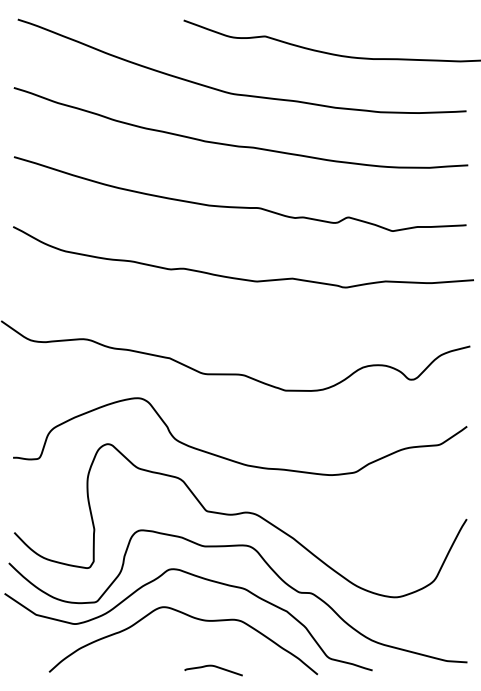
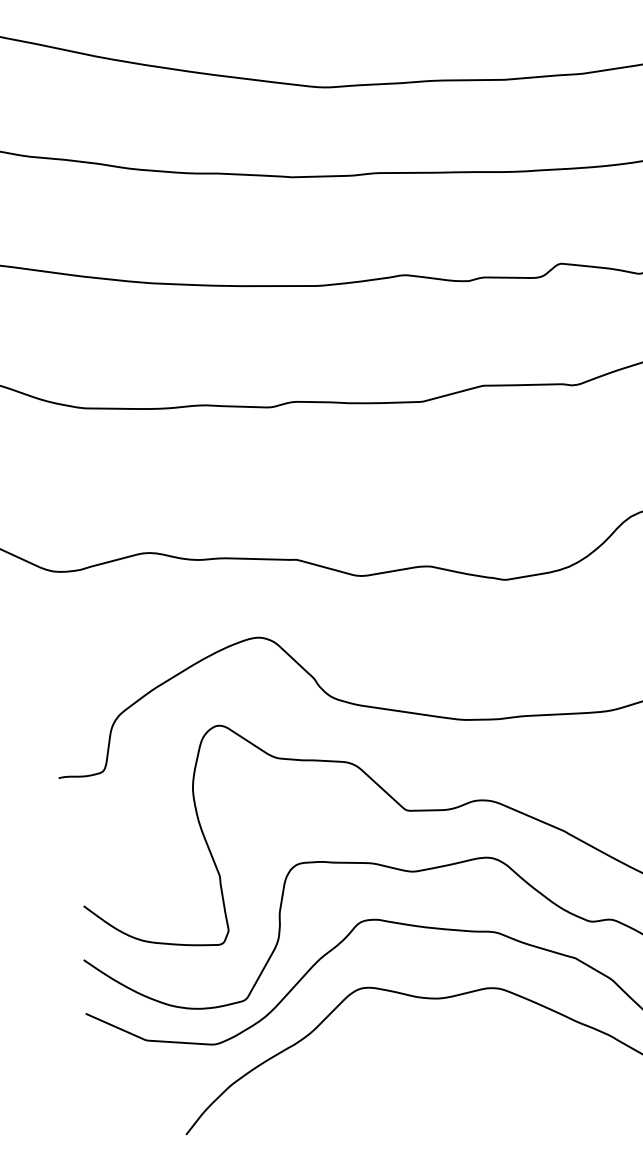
curve: (214, 667) -> (468, 1076), removed

